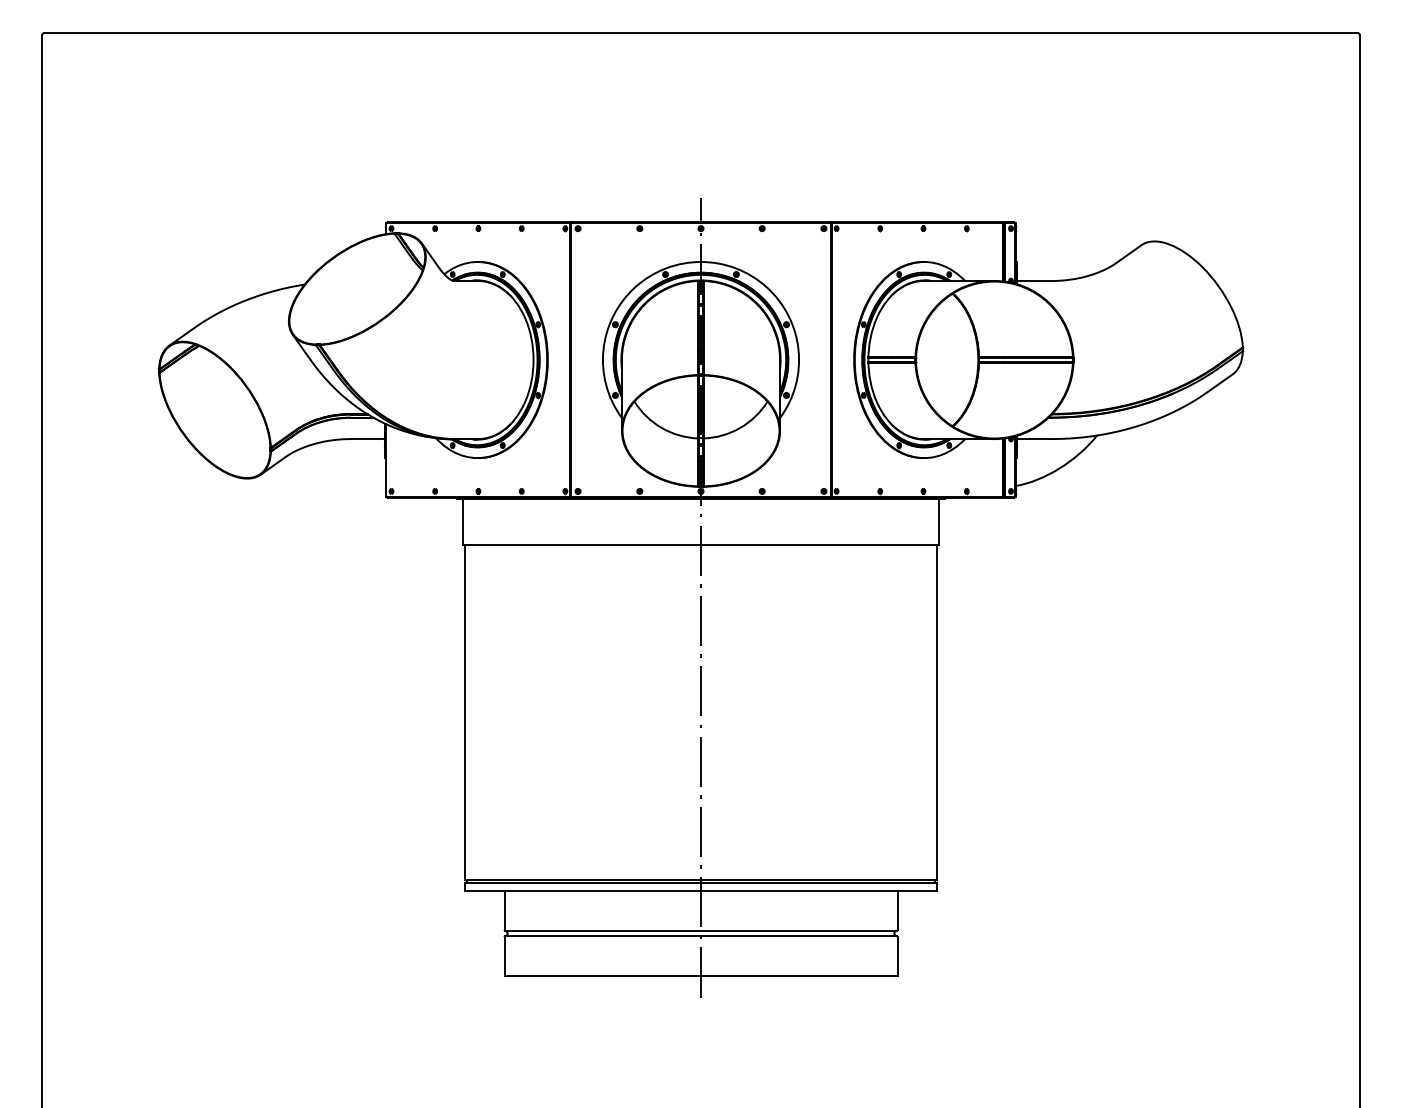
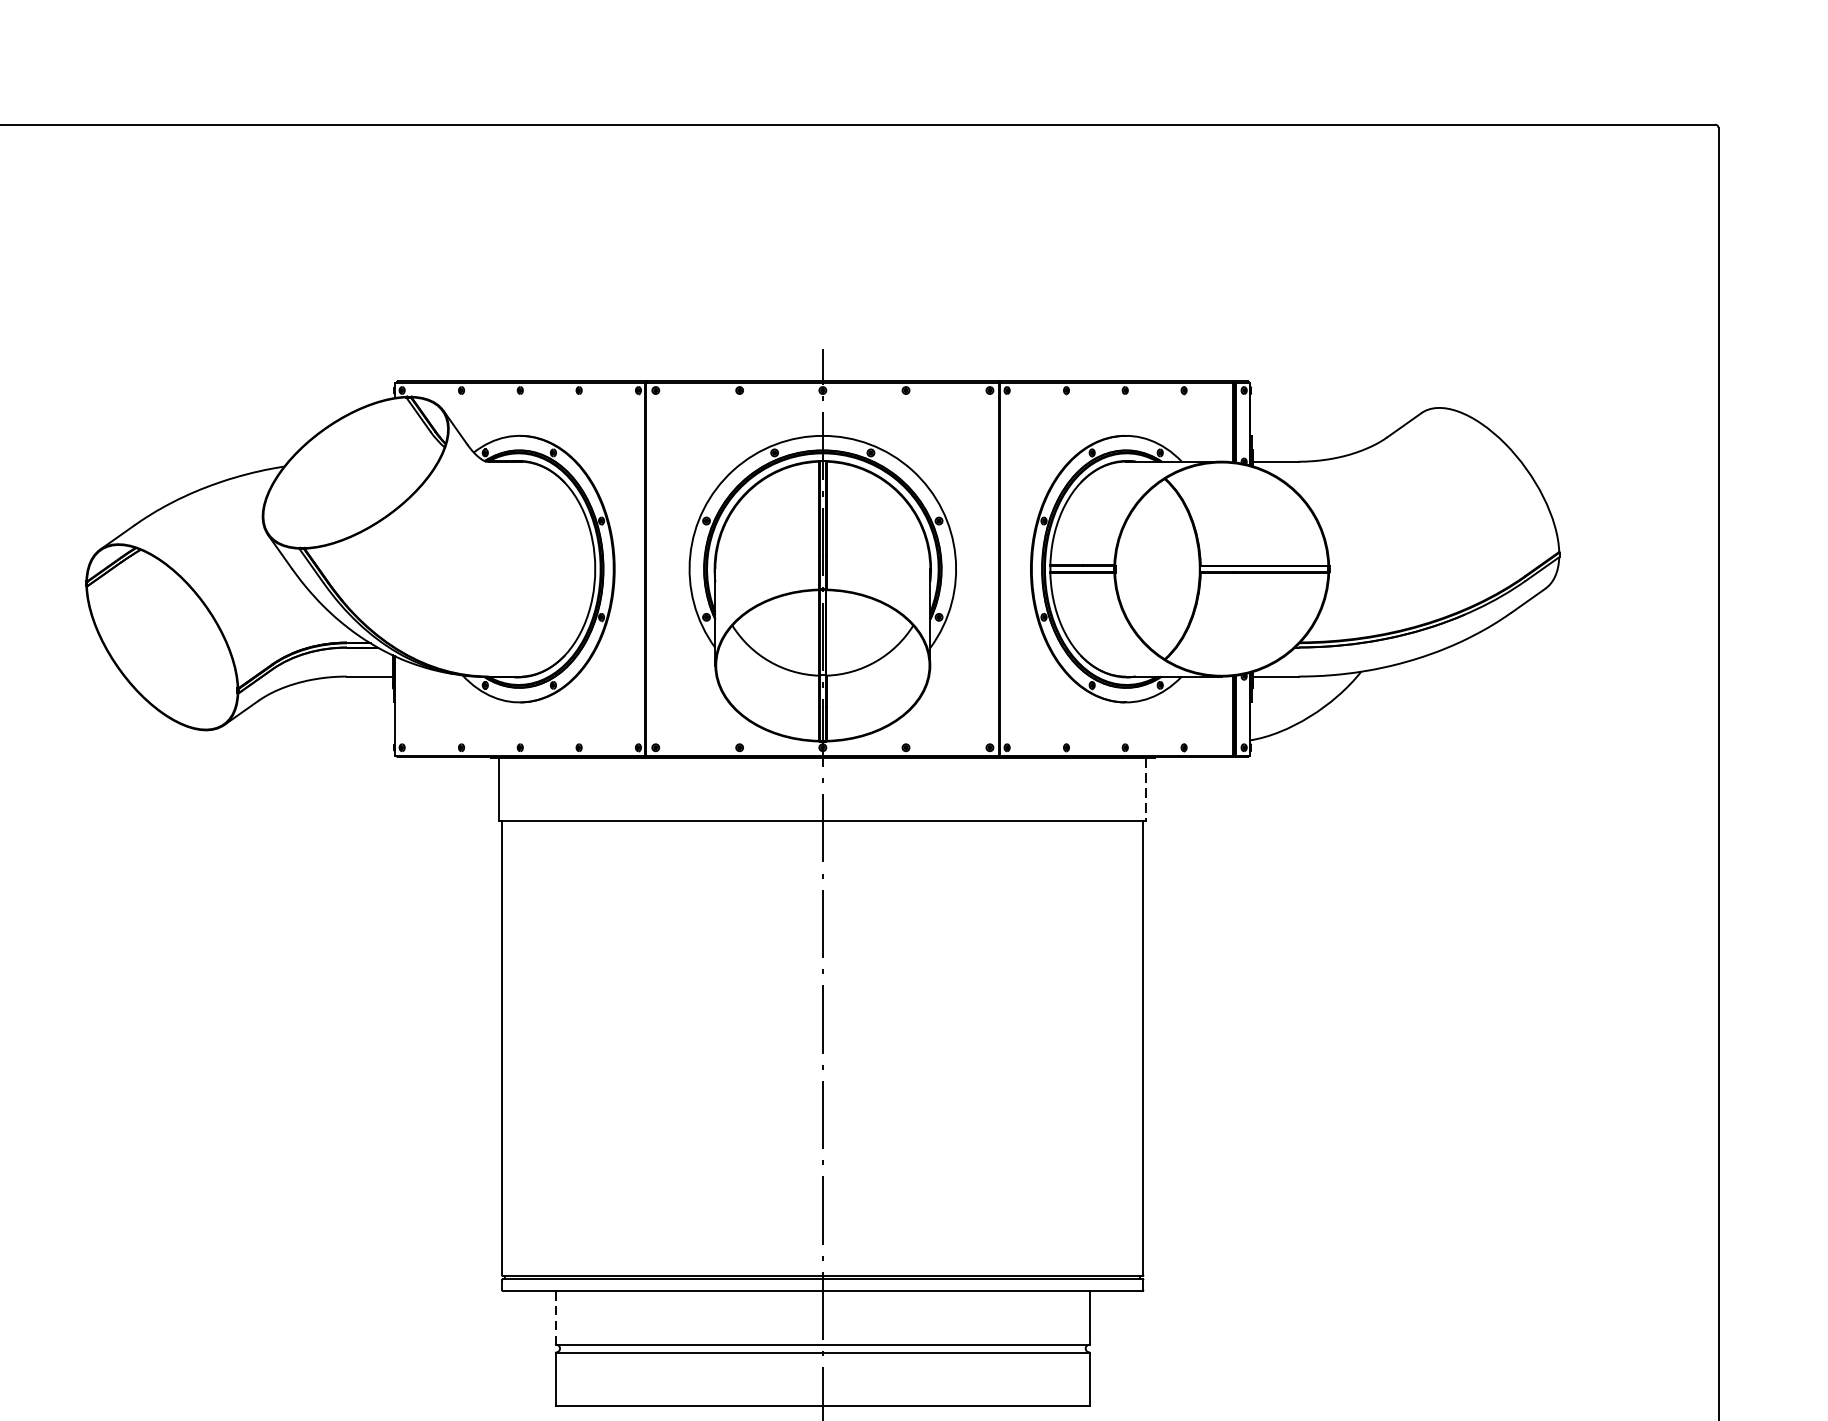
line: (938, 522) -> (1145, 789), solid -> dashed
line: (504, 911) -> (555, 1318), solid -> dashed

